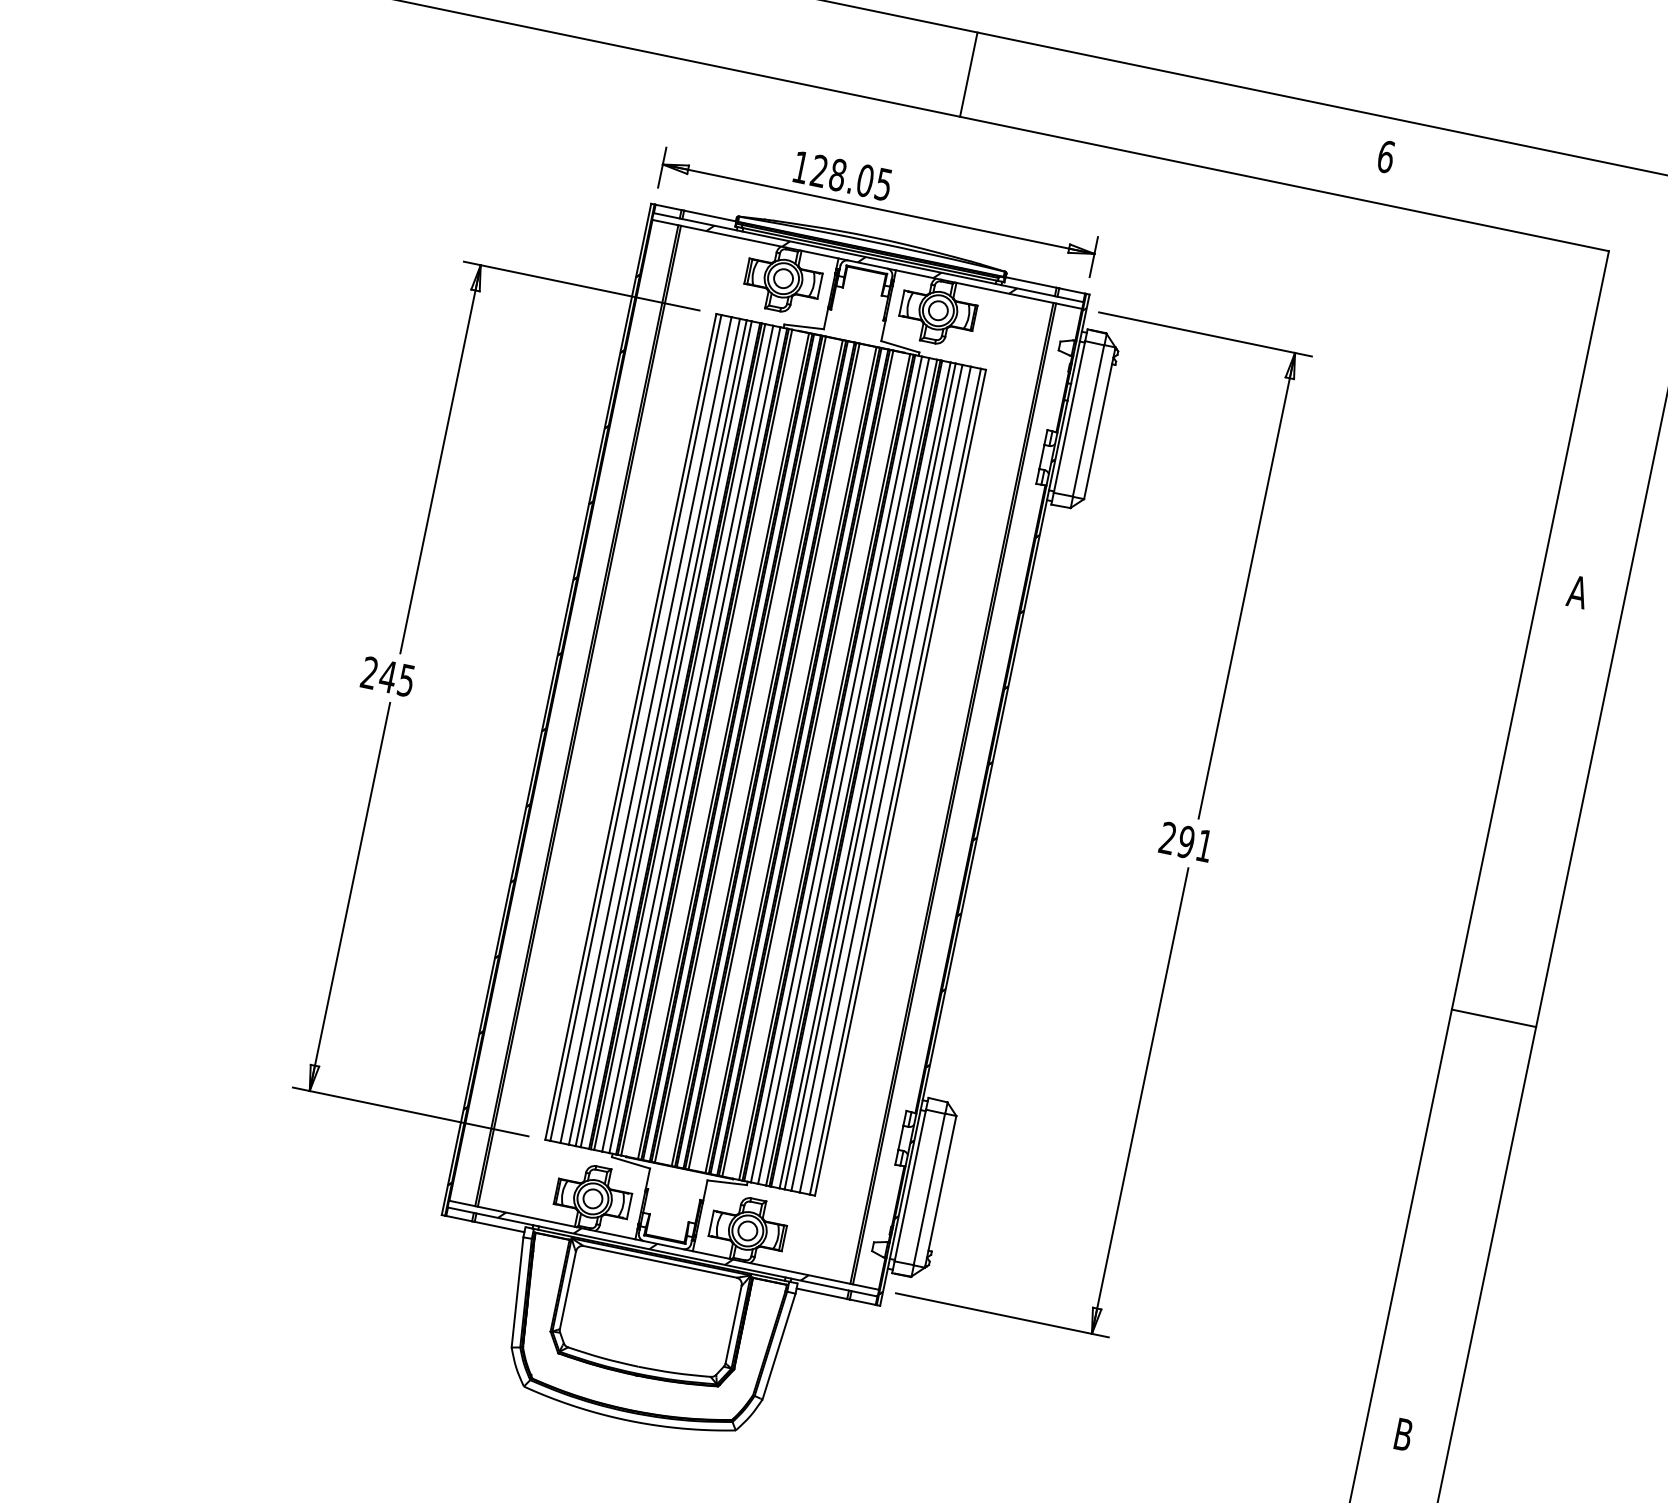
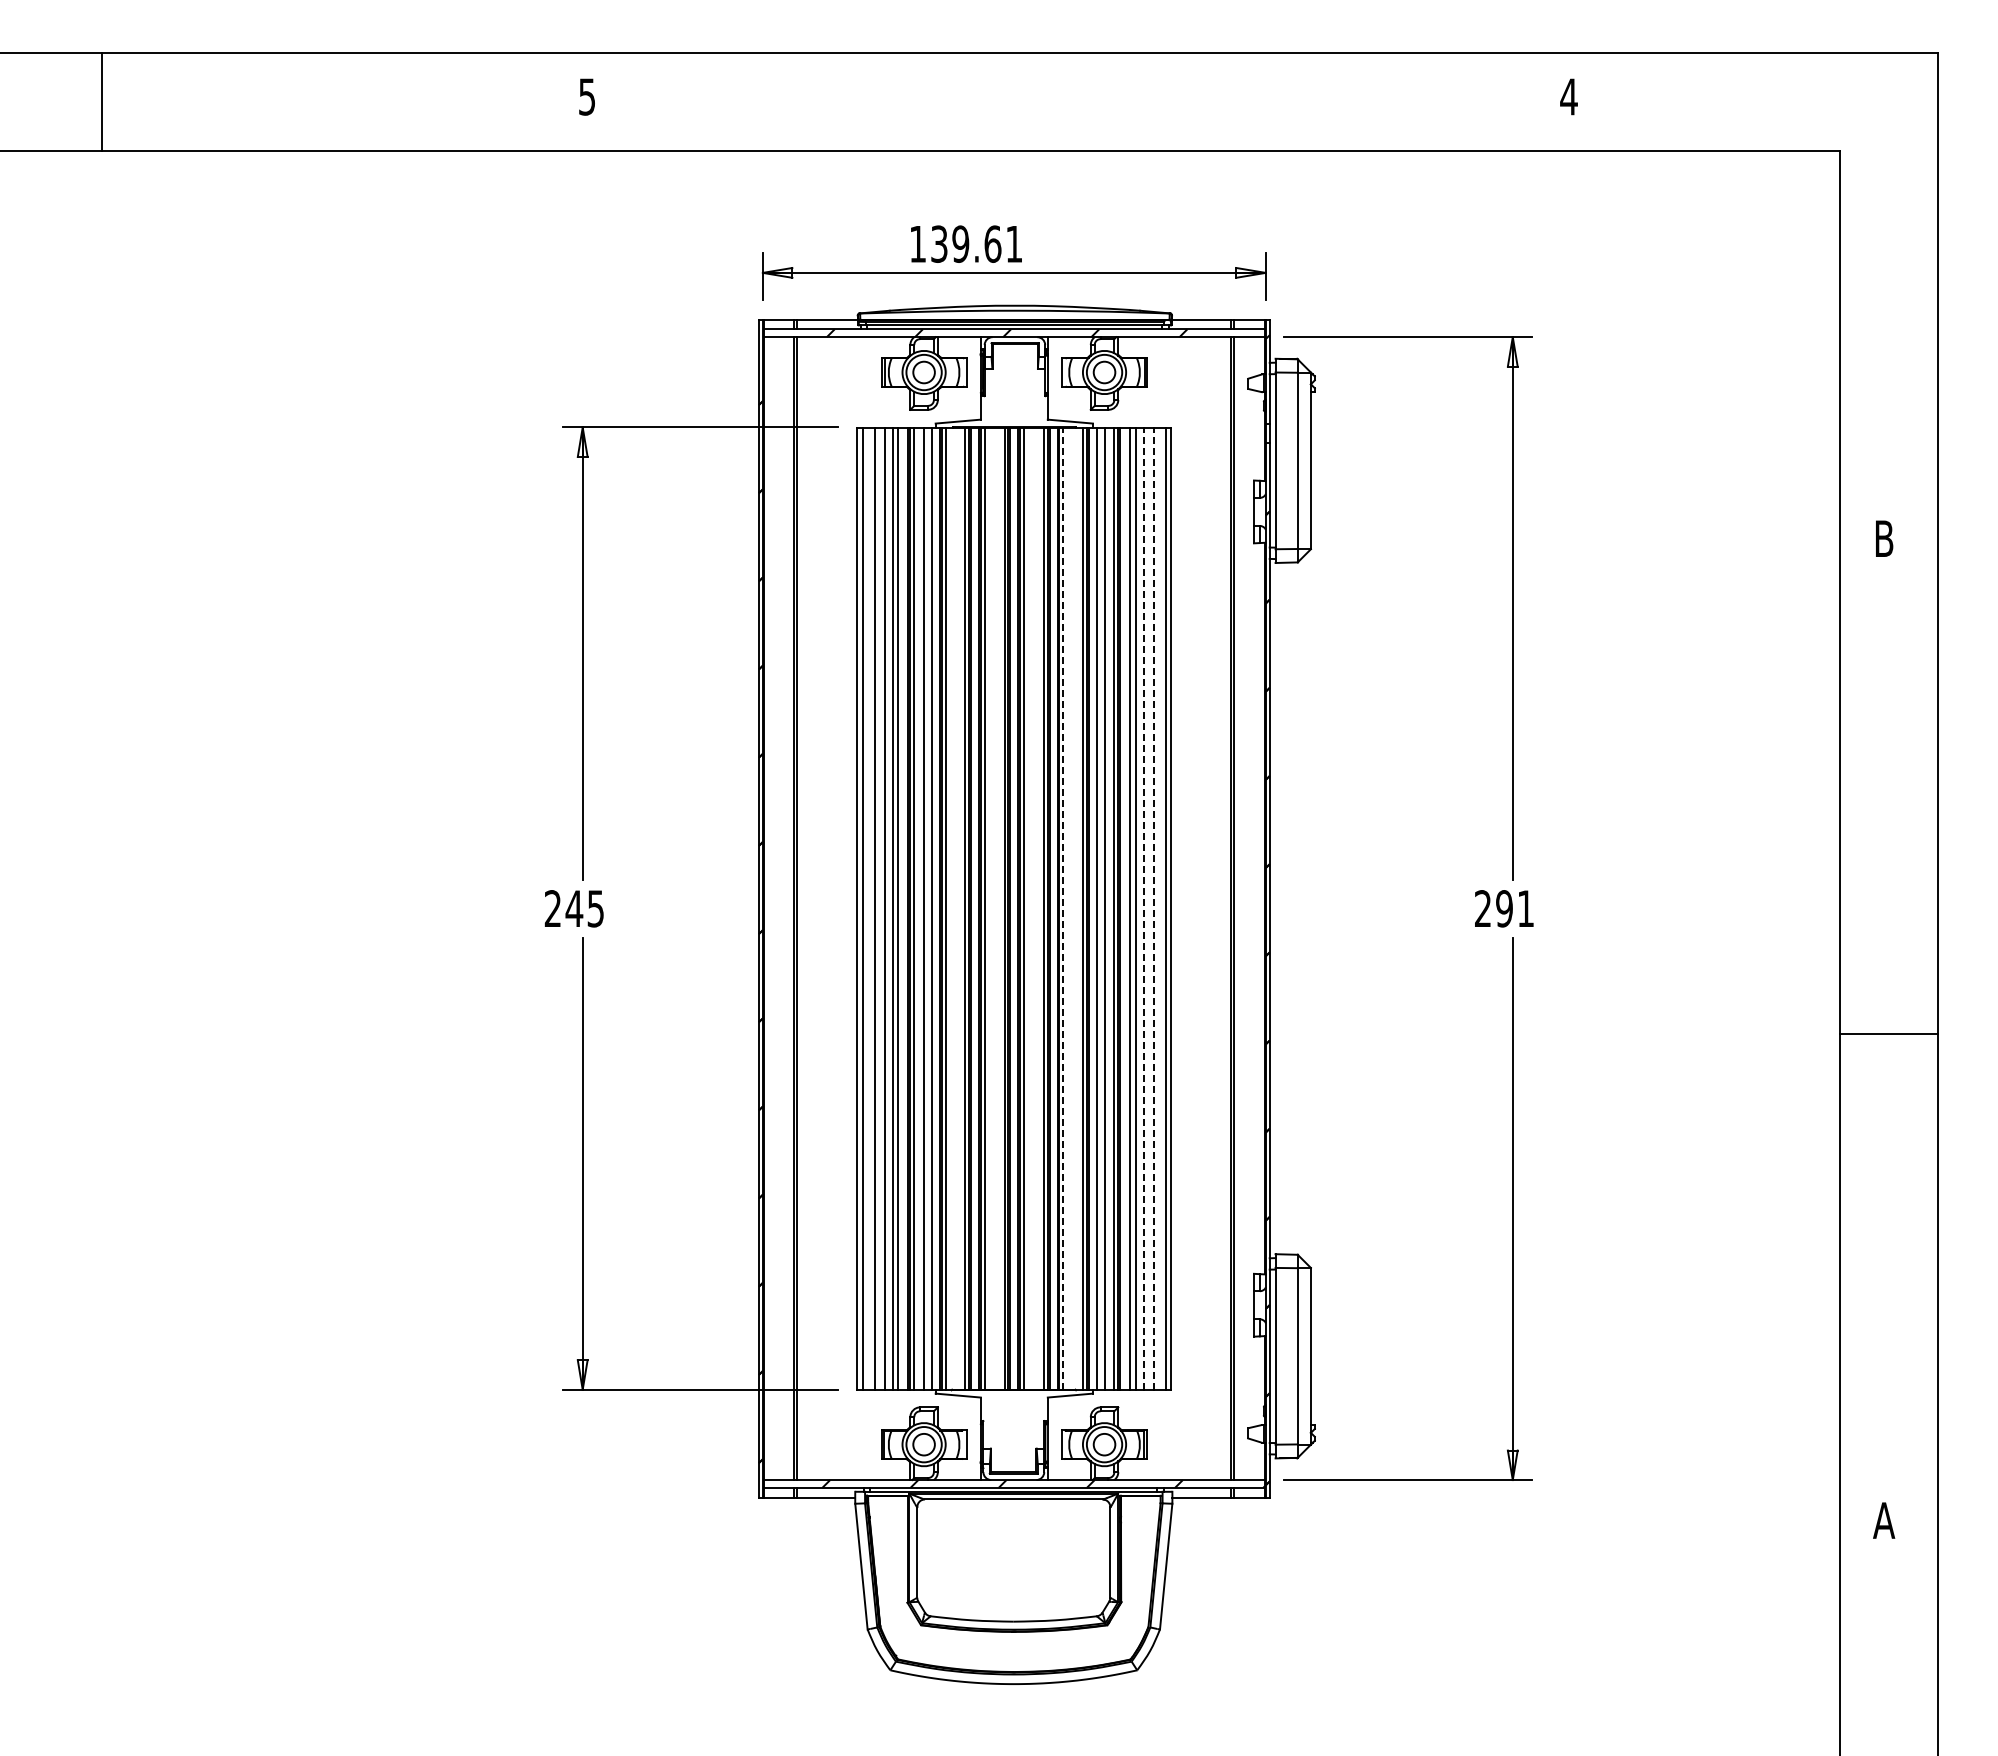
line: (968, 74) -> (1083, 101), removed
text: (1385, 156) -> (1568, 96), 6 -> 4
text: (851, 177) -> (976, 243), 128.05 -> 139.61
text: (1578, 591) -> (1884, 538), A -> B
line: (807, 763) -> (1063, 908), solid -> dashed
line: (876, 777) -> (1143, 908), solid -> dashed
line: (885, 779) -> (1153, 908), solid -> dashed
text: (1403, 1434) -> (1884, 1520), B -> A

